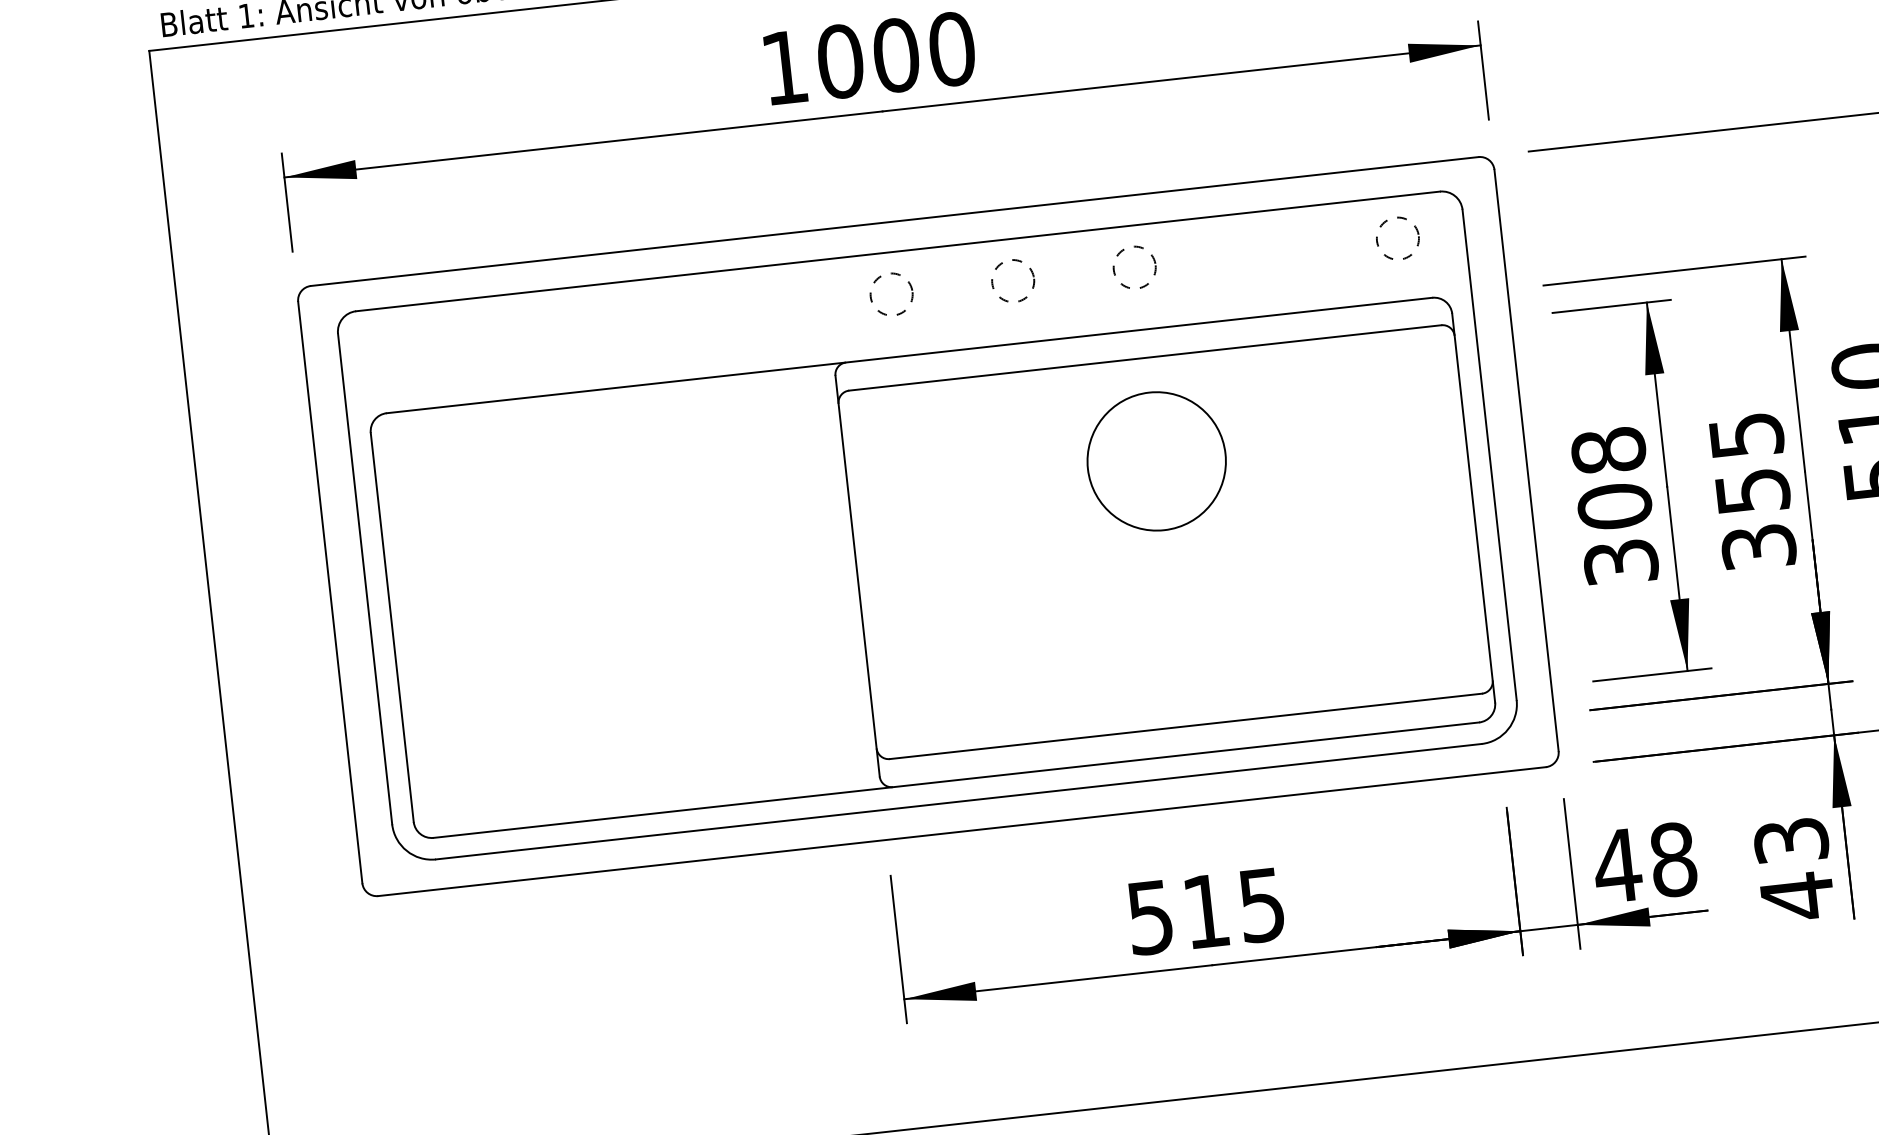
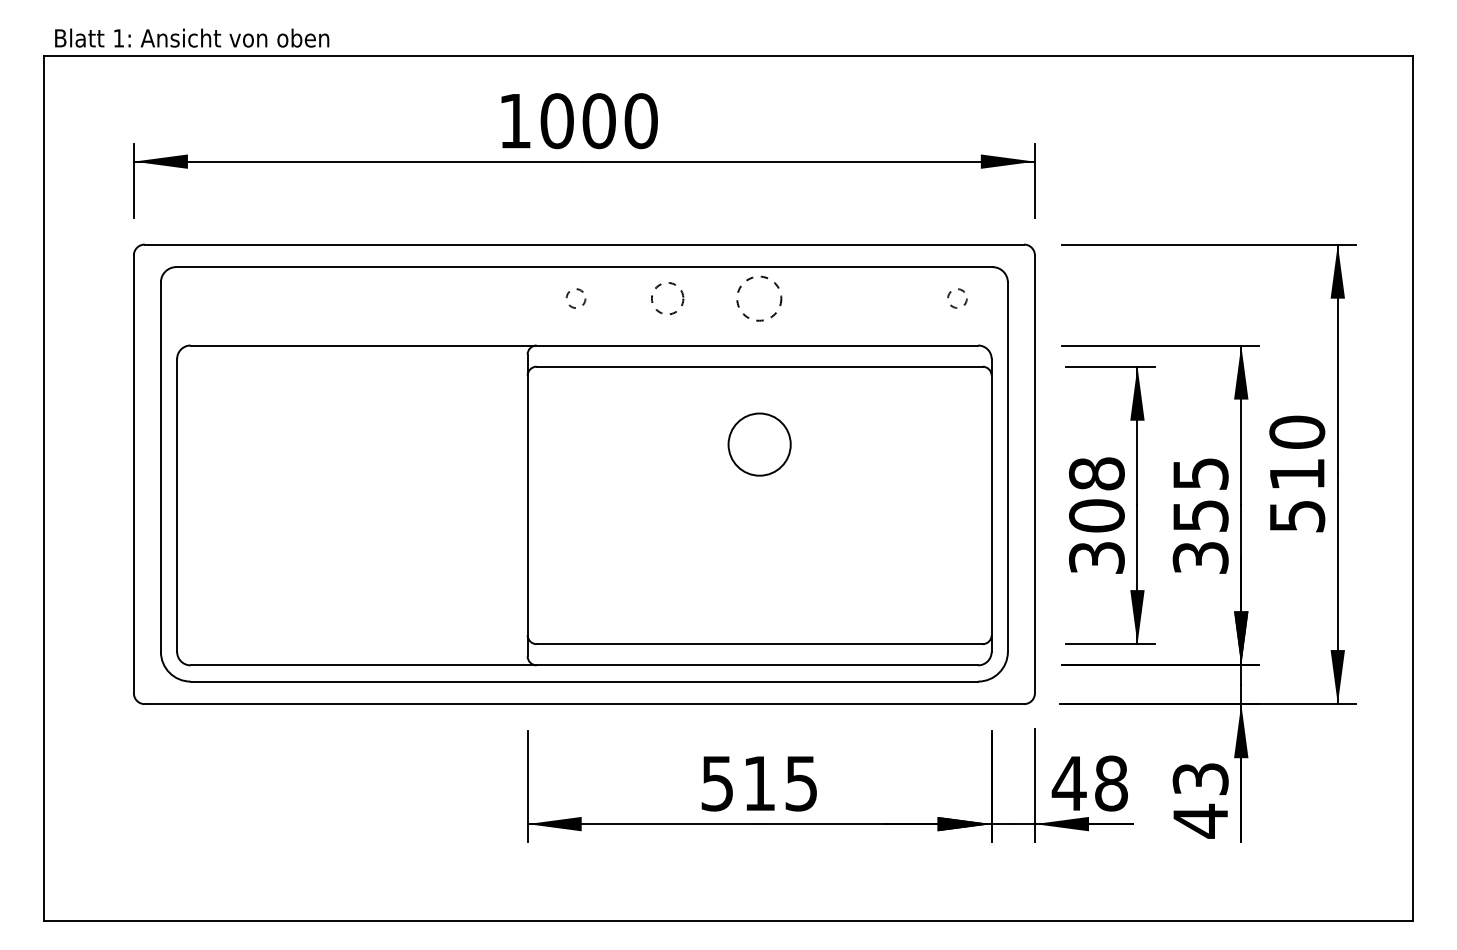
circle: (1397, 238) -> (957, 298), size x0.6
circle: (1133, 267) -> (758, 298), size x1.4
circle: (890, 294) -> (575, 298), size x0.6
circle: (1156, 461) -> (759, 444), size x0.6

